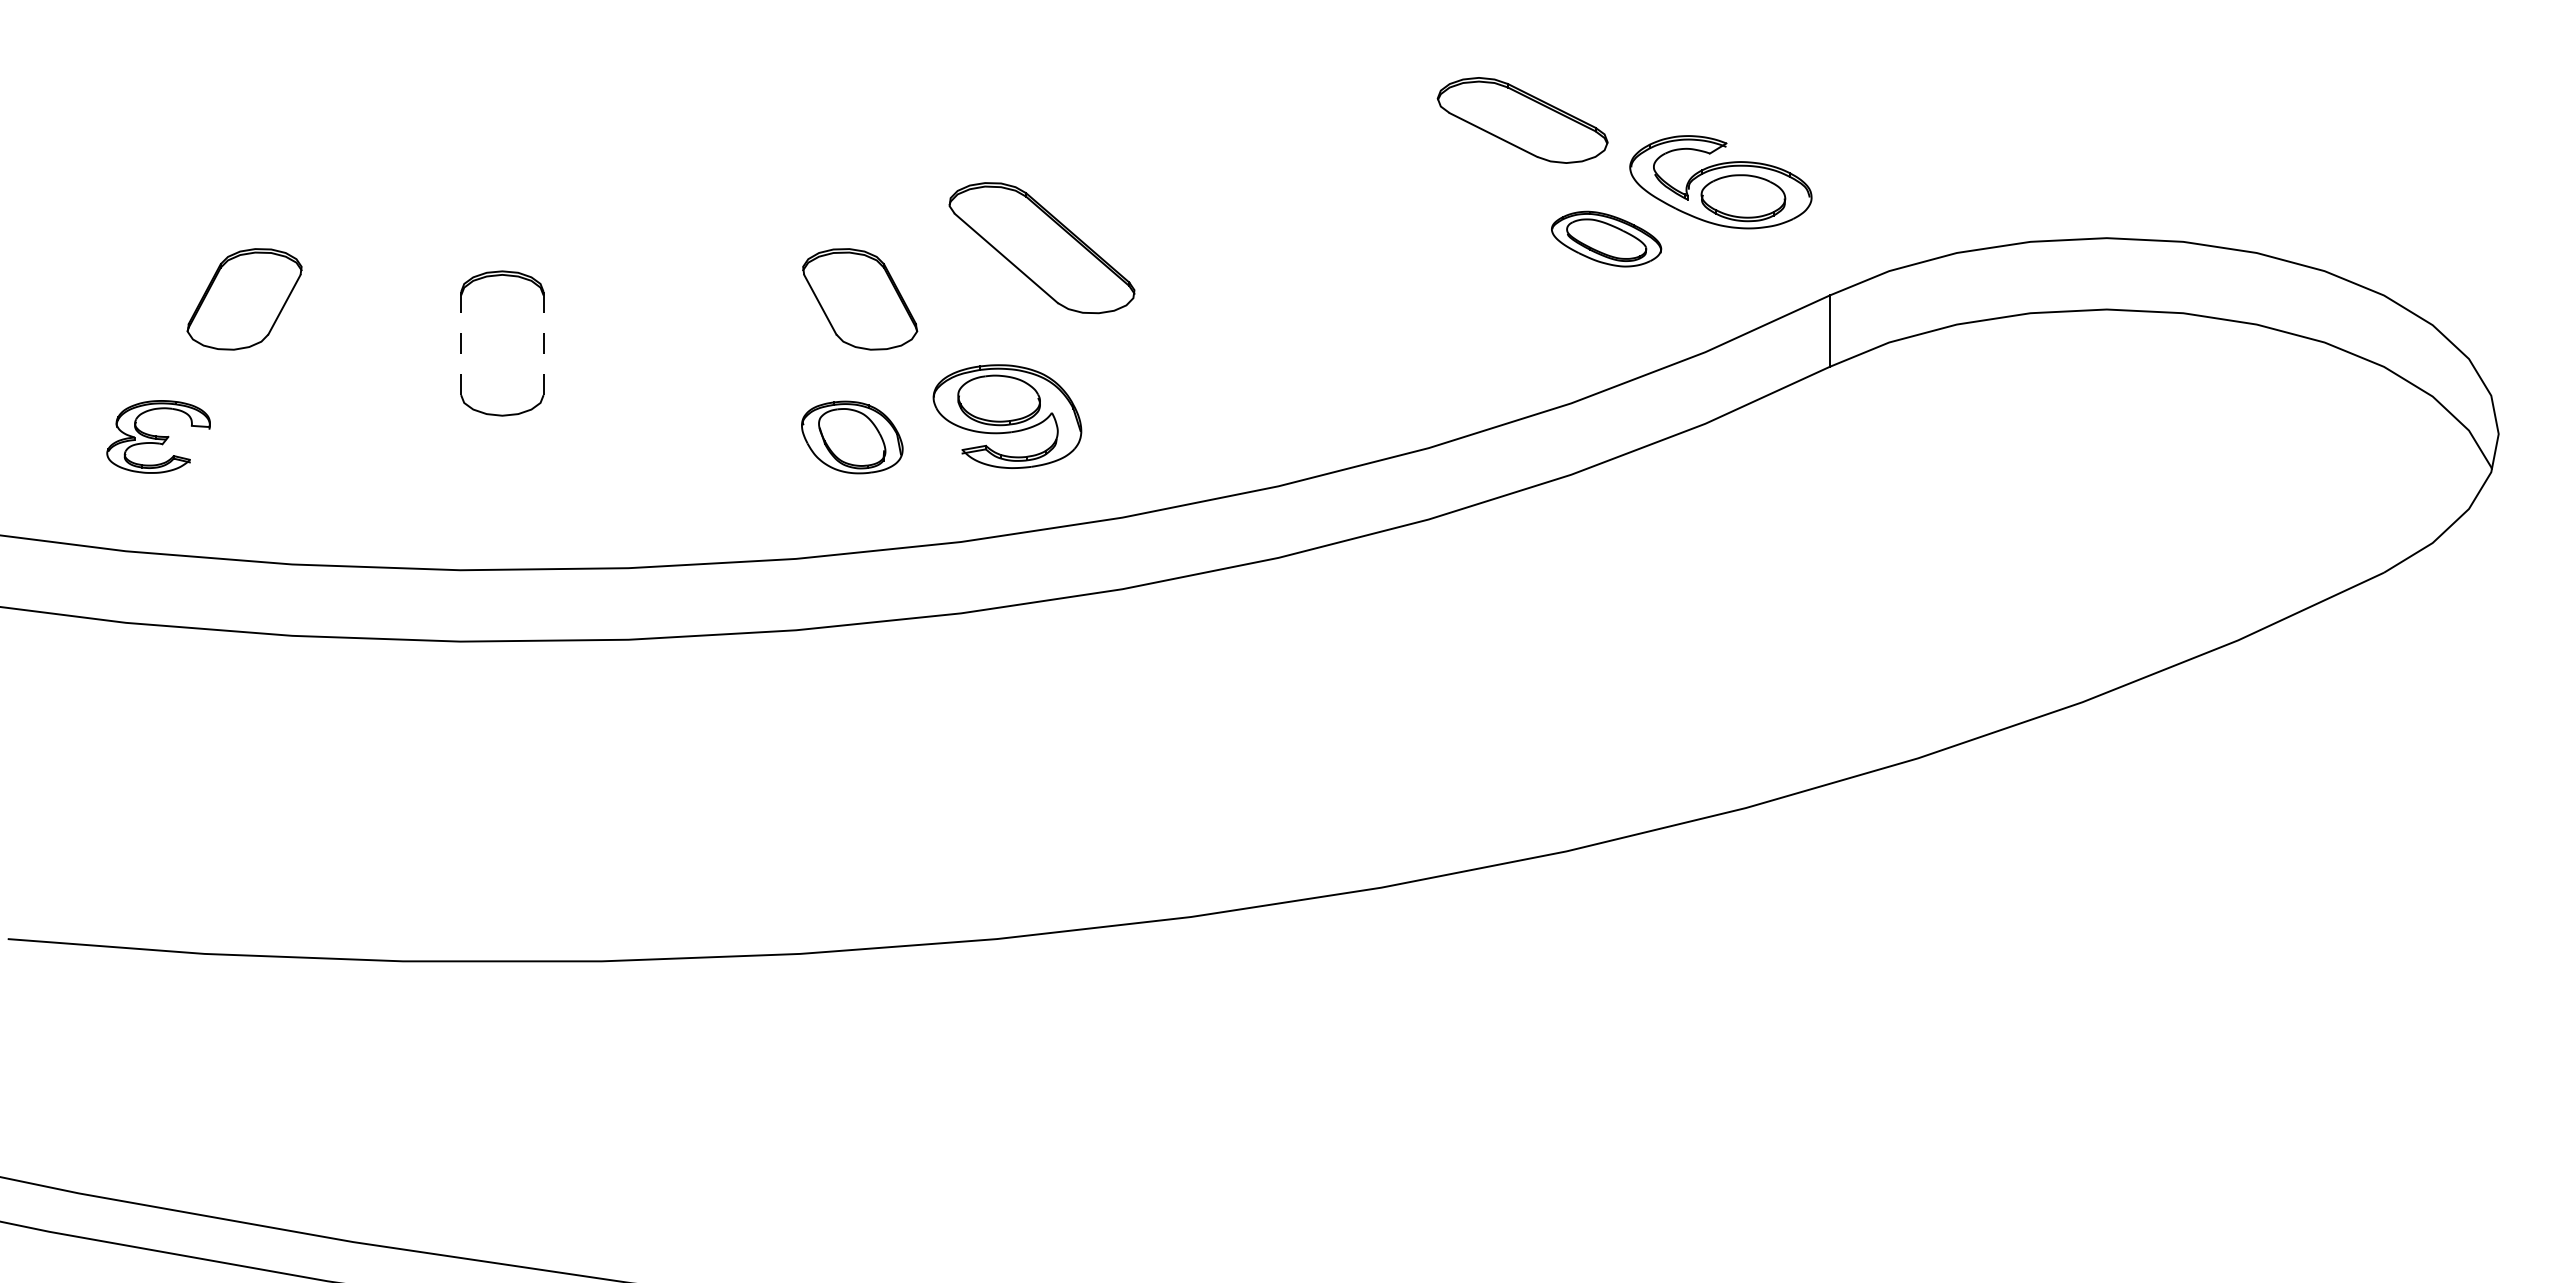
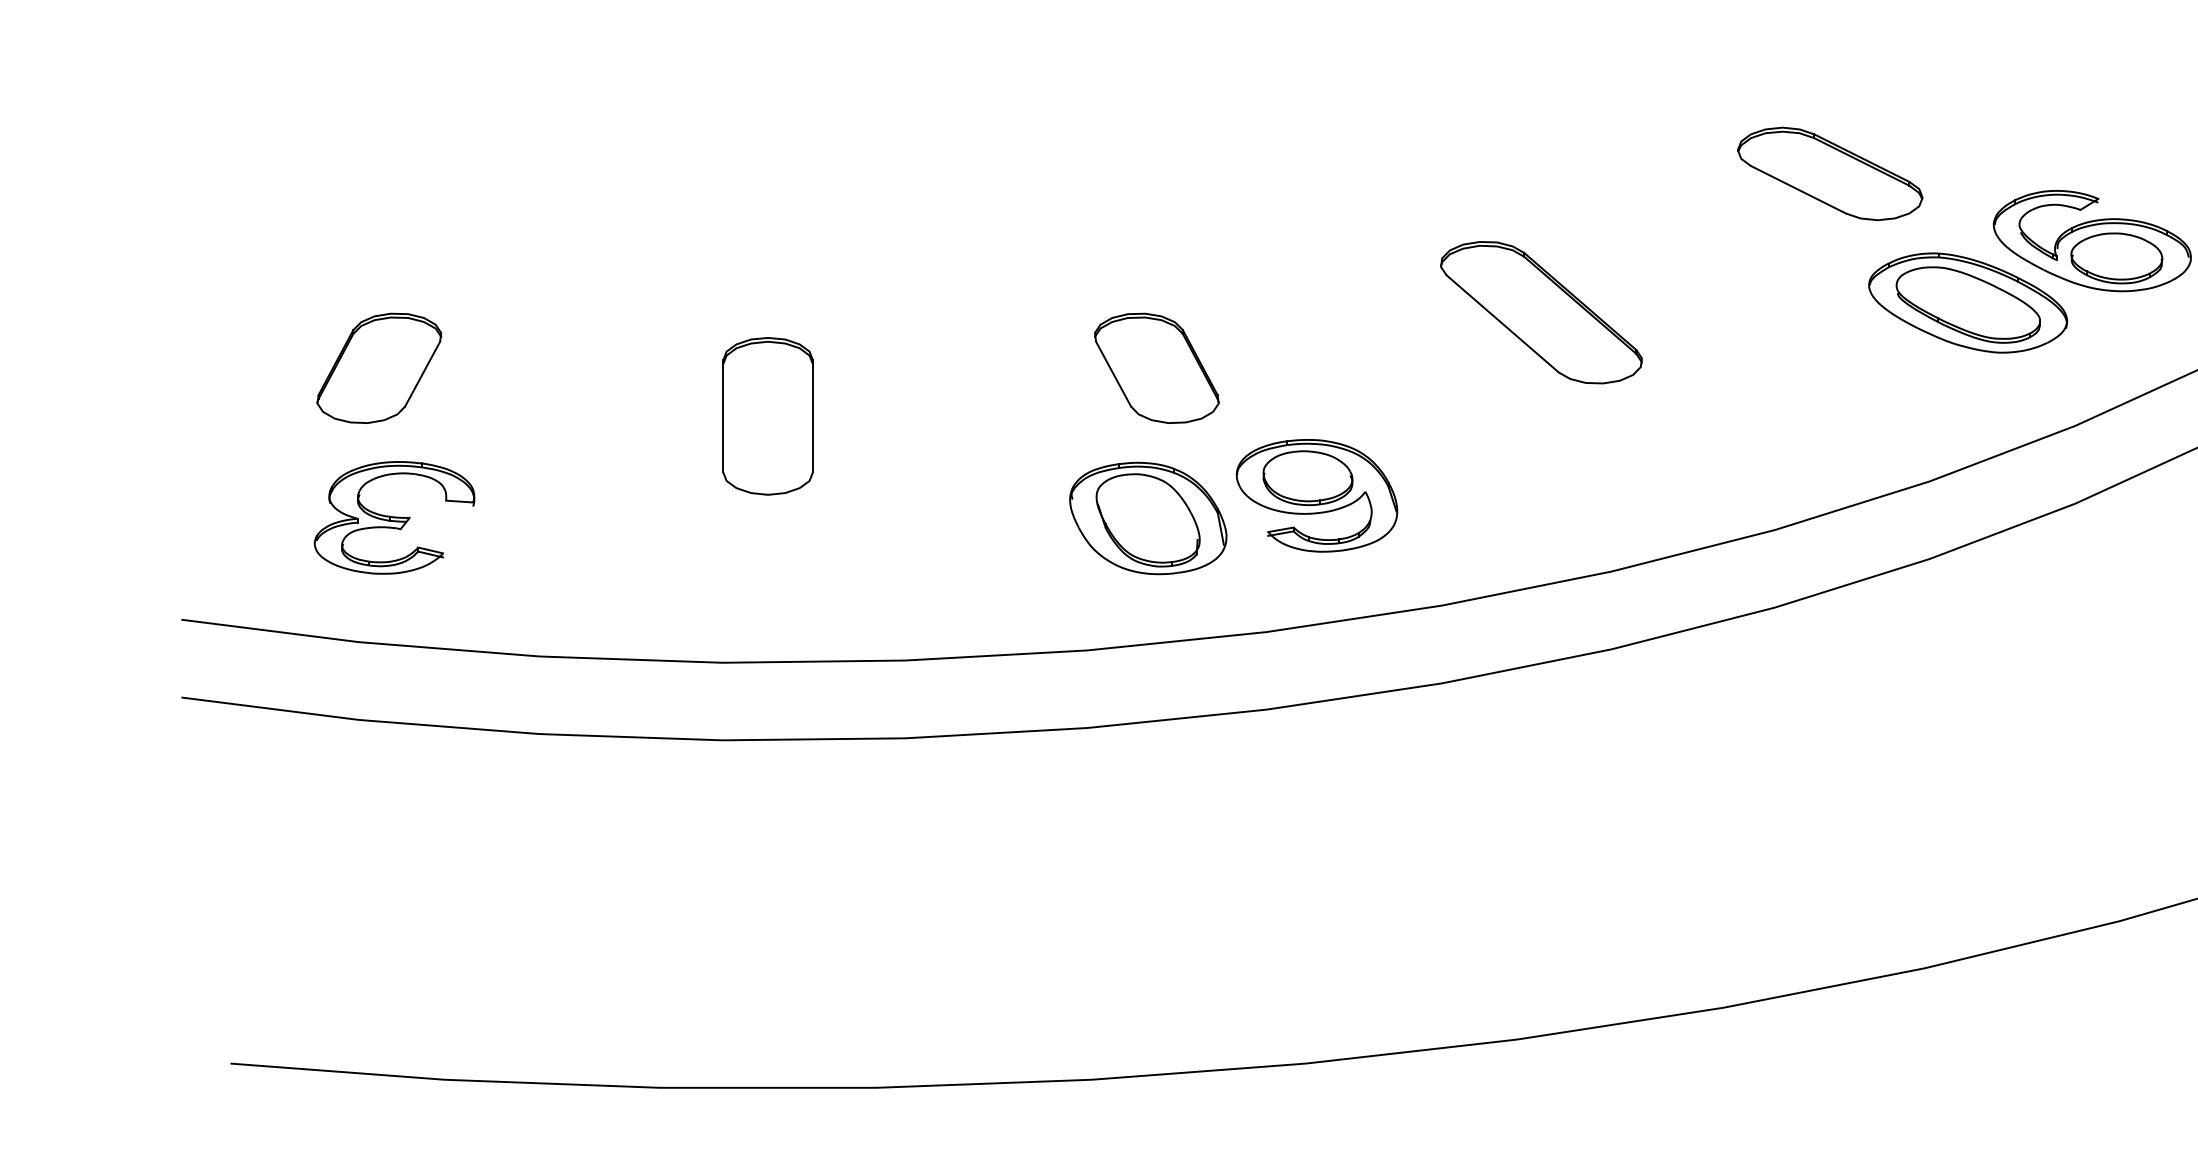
part: (1522, 120) -> (1830, 173), moved
part: (1606, 238) -> (1968, 302), size x1.67
part: (1041, 248) -> (1540, 313), moved
part: (244, 299) -> (379, 368), moved
line: (461, 343) -> (723, 416), dashed -> solid
line: (543, 343) -> (812, 416), dashed -> solid
part: (158, 436) -> (394, 517), size x1.43
part: (852, 437) -> (1148, 518), size x1.43

